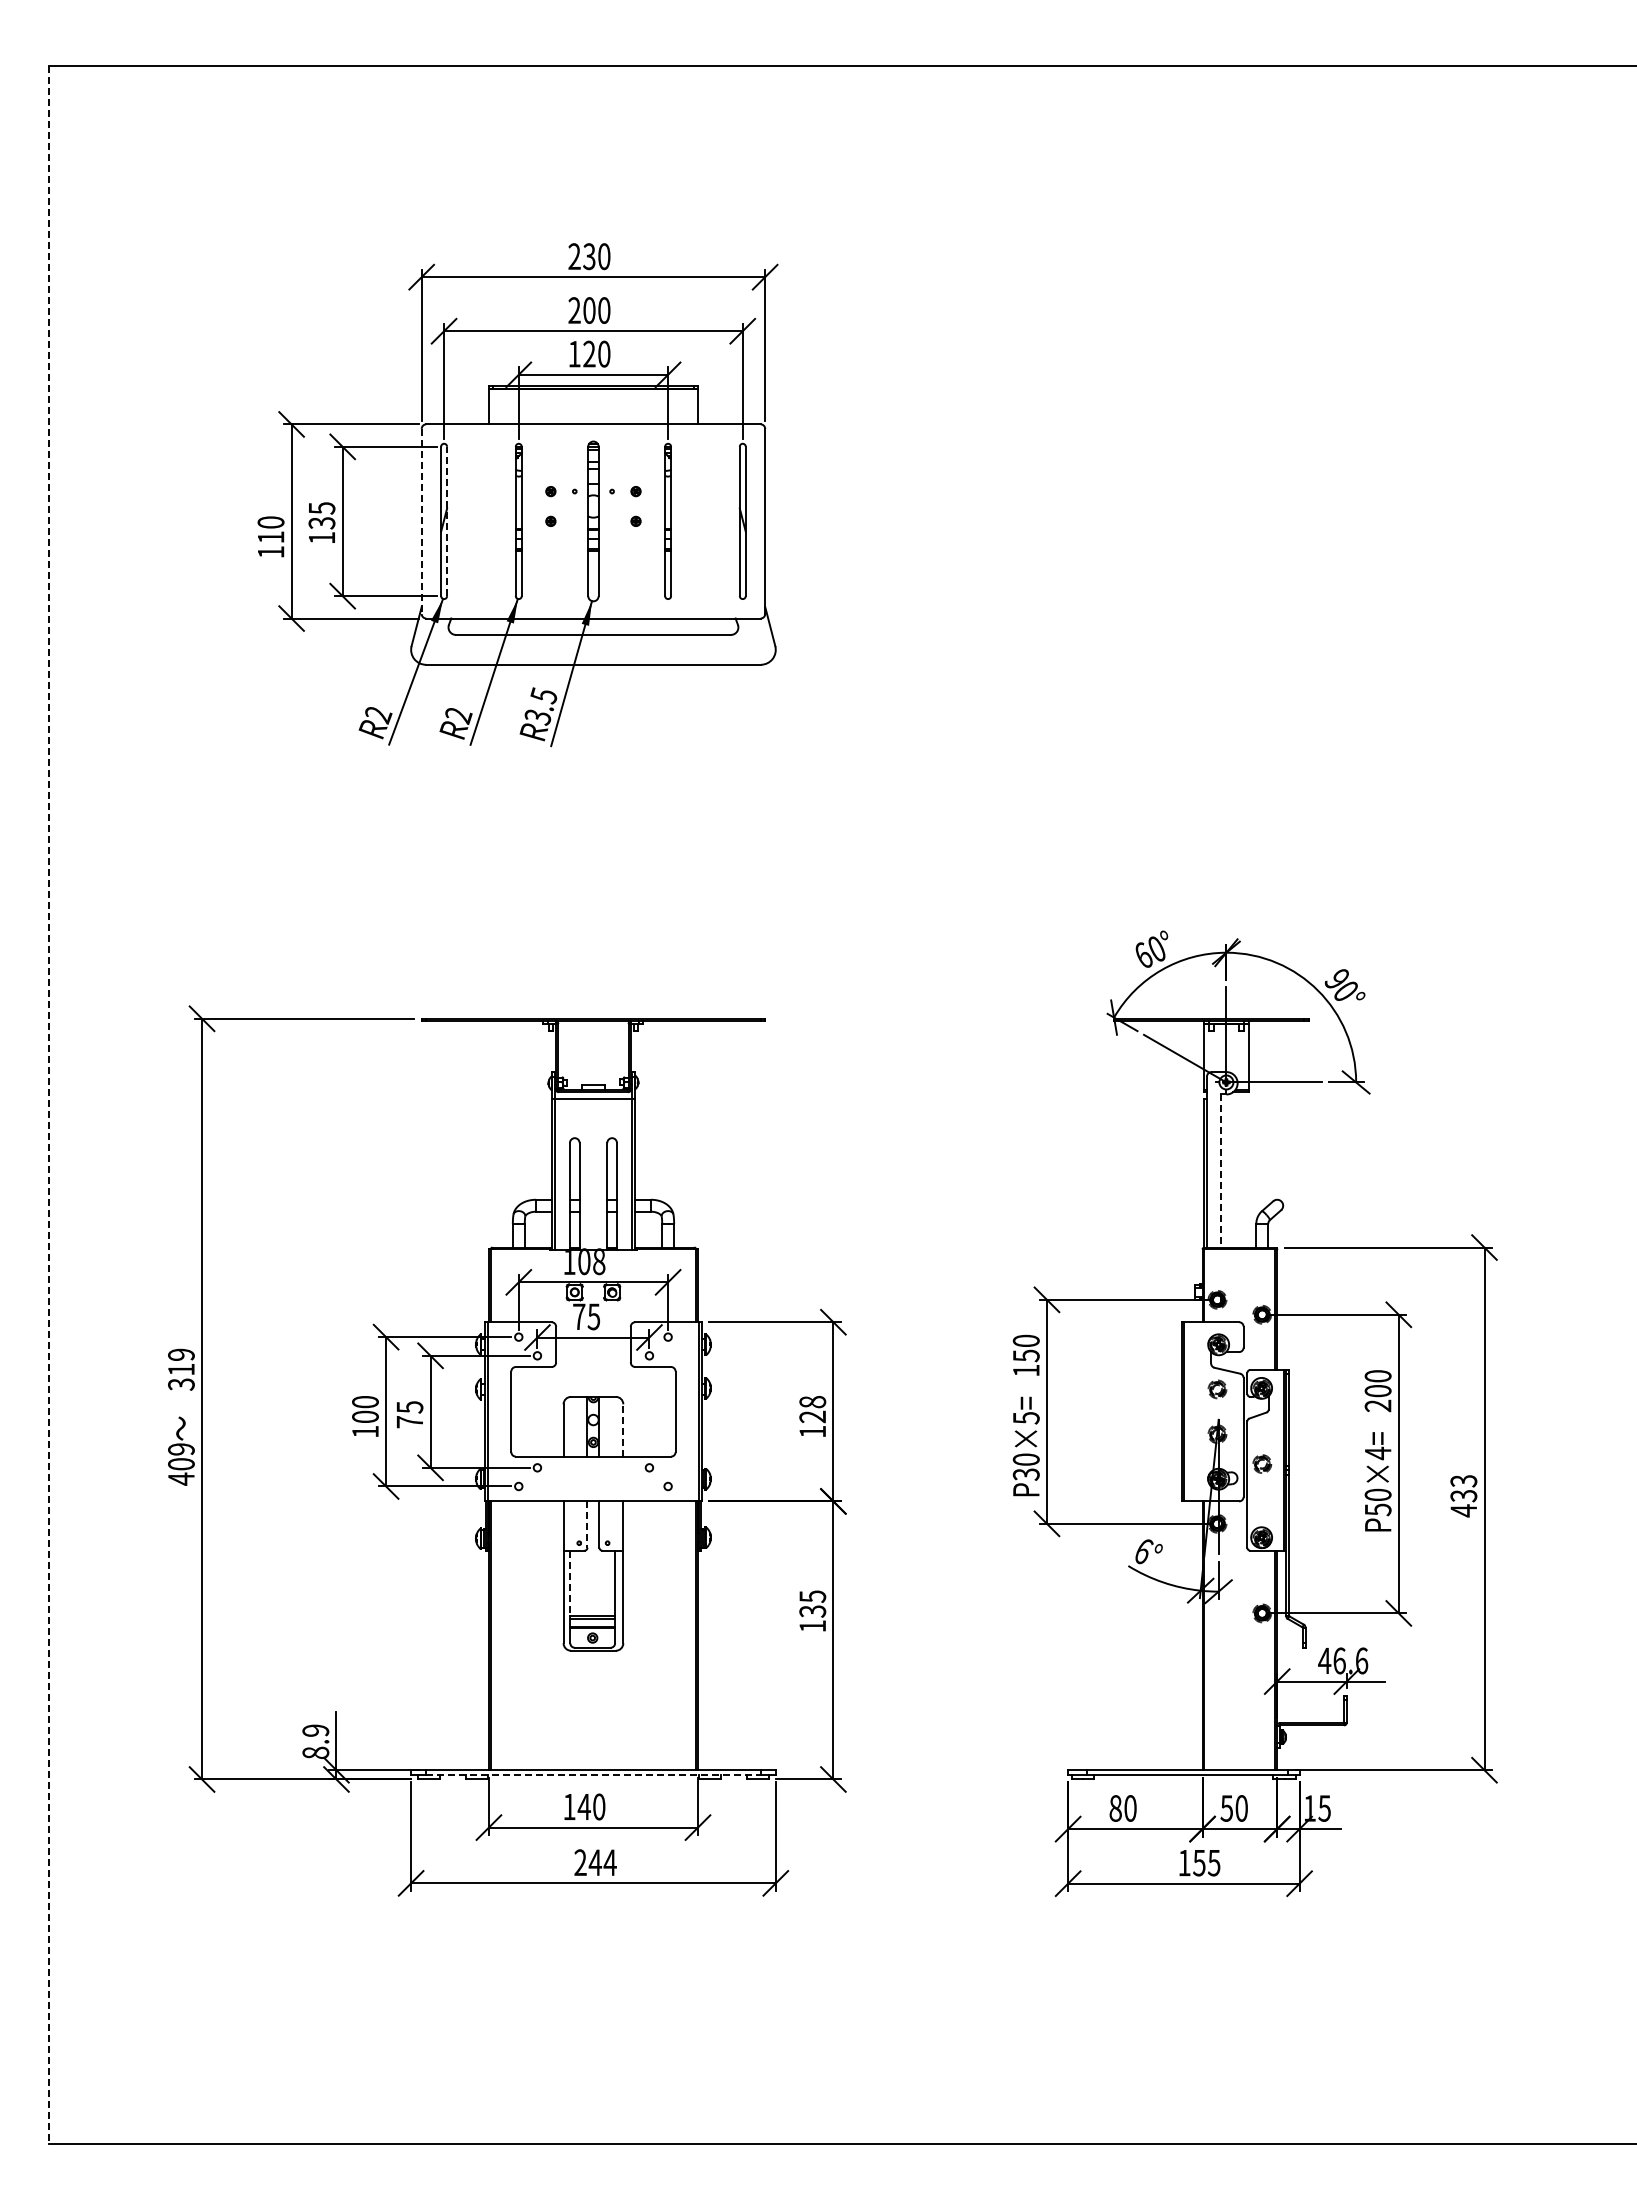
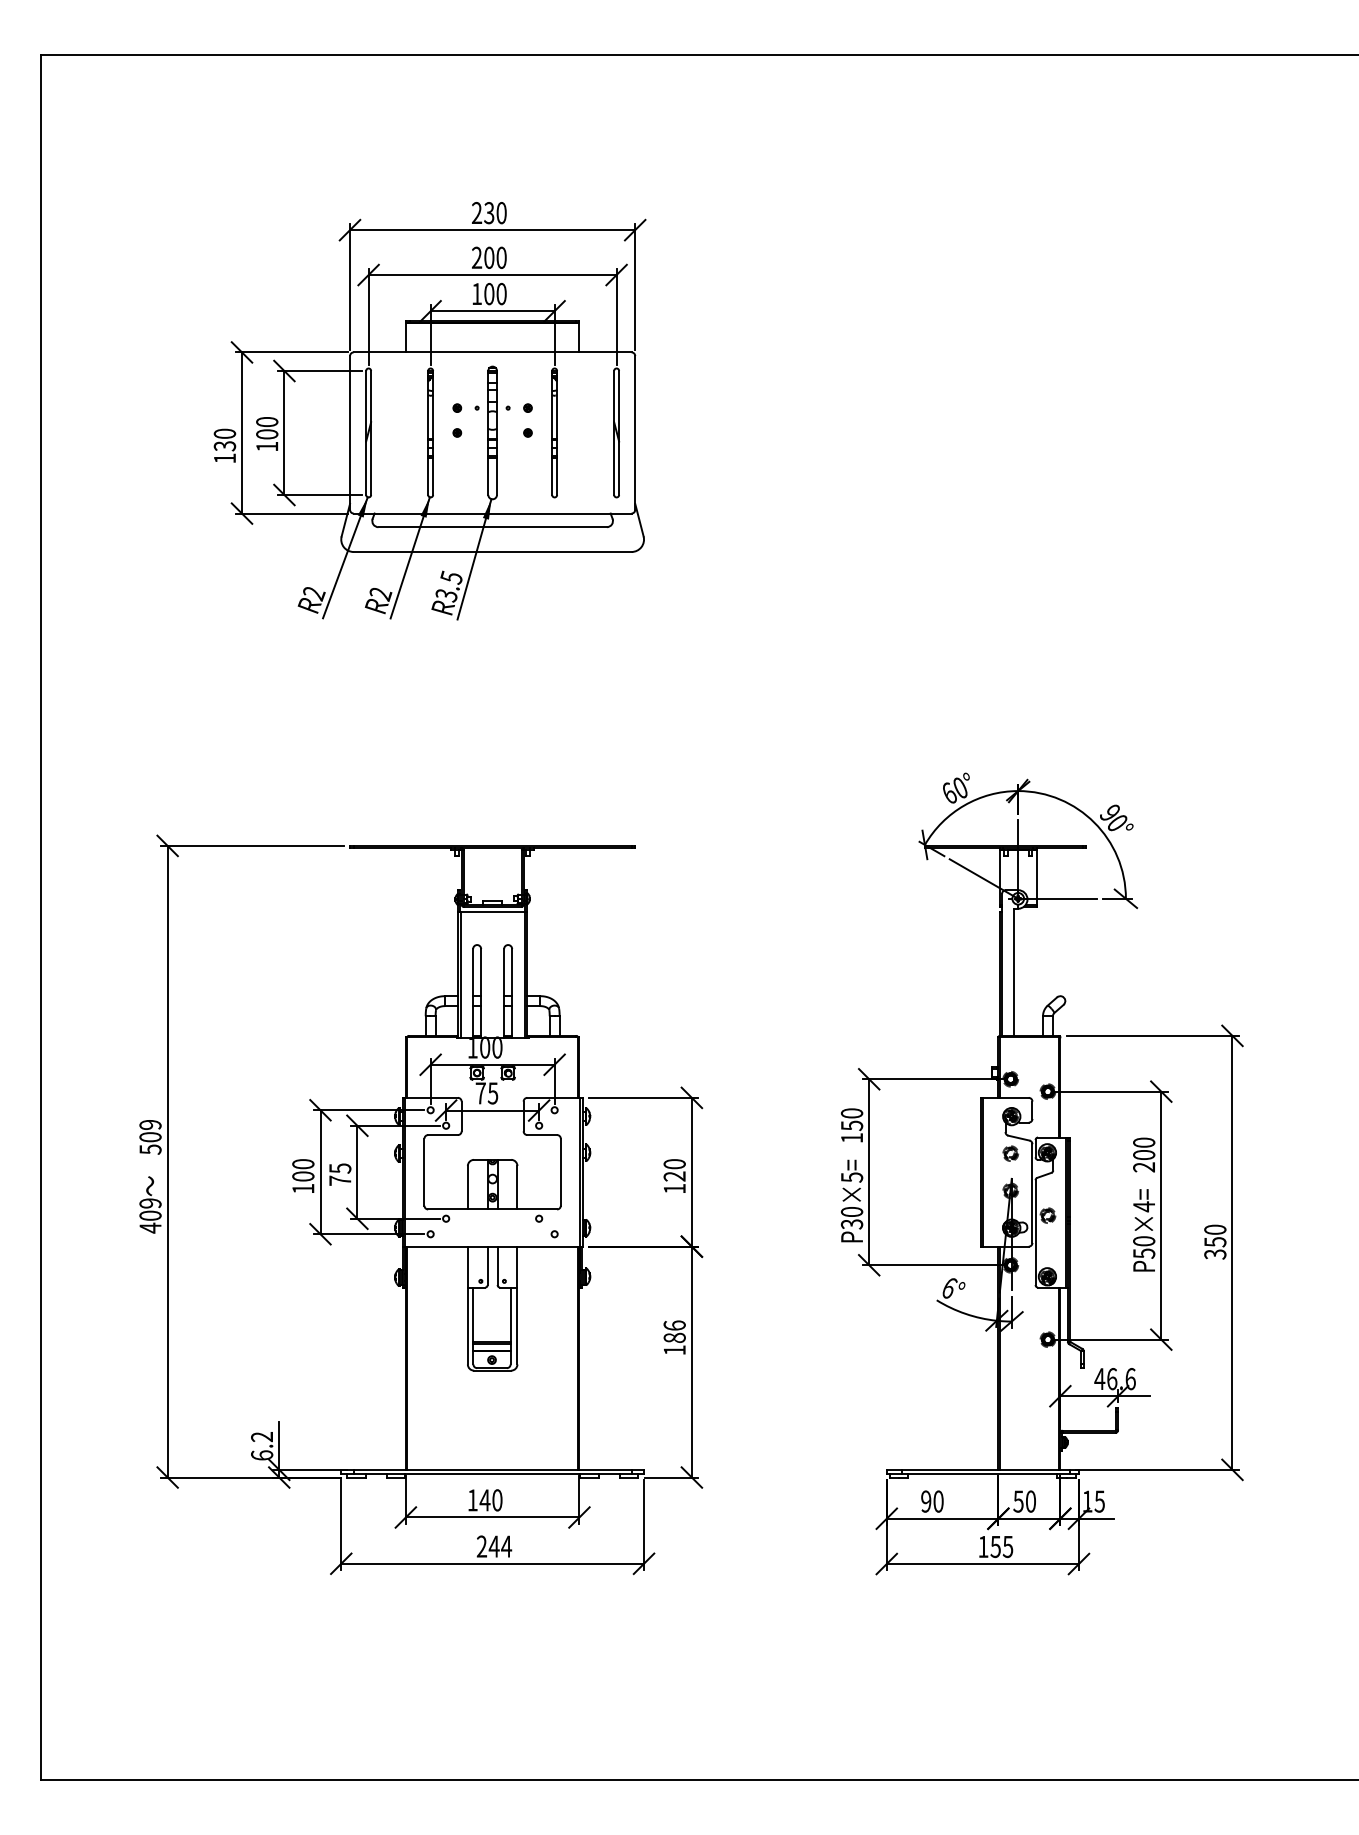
text: (589, 353) -> (489, 293), 120 -> 100
text: (321, 515) -> (266, 428), 135 -> 100
line: (421, 521) -> (349, 433), dashed -> solid
line: (447, 521) -> (371, 433), dashed -> solid
text: (270, 537) -> (224, 446), 110 -> 130
line: (49, 1104) -> (40, 917), dashed -> solid
line: (1221, 1171) -> (1014, 972), dashed -> solid
text: (599, 1261) -> (497, 1047), 108 -> 100
text: (181, 1376) -> (150, 1142), 319 -> 509
text: (812, 1402) -> (674, 1164), 128 -> 120
line: (623, 1430) -> (517, 1187), dashed -> solid
text: (1463, 1496) -> (1215, 1242), 433 -> 350
line: (587, 1525) -> (487, 1266), dashed -> solid
line: (570, 1583) -> (473, 1314), dashed -> solid
text: (812, 1603) -> (674, 1331), 135 -> 186
text: (315, 1741) -> (261, 1445), 8.9 -> 6.2
line: (593, 1774) -> (492, 1473), dashed -> solid
text: (1115, 1808) -> (926, 1501), 80 -> 90

